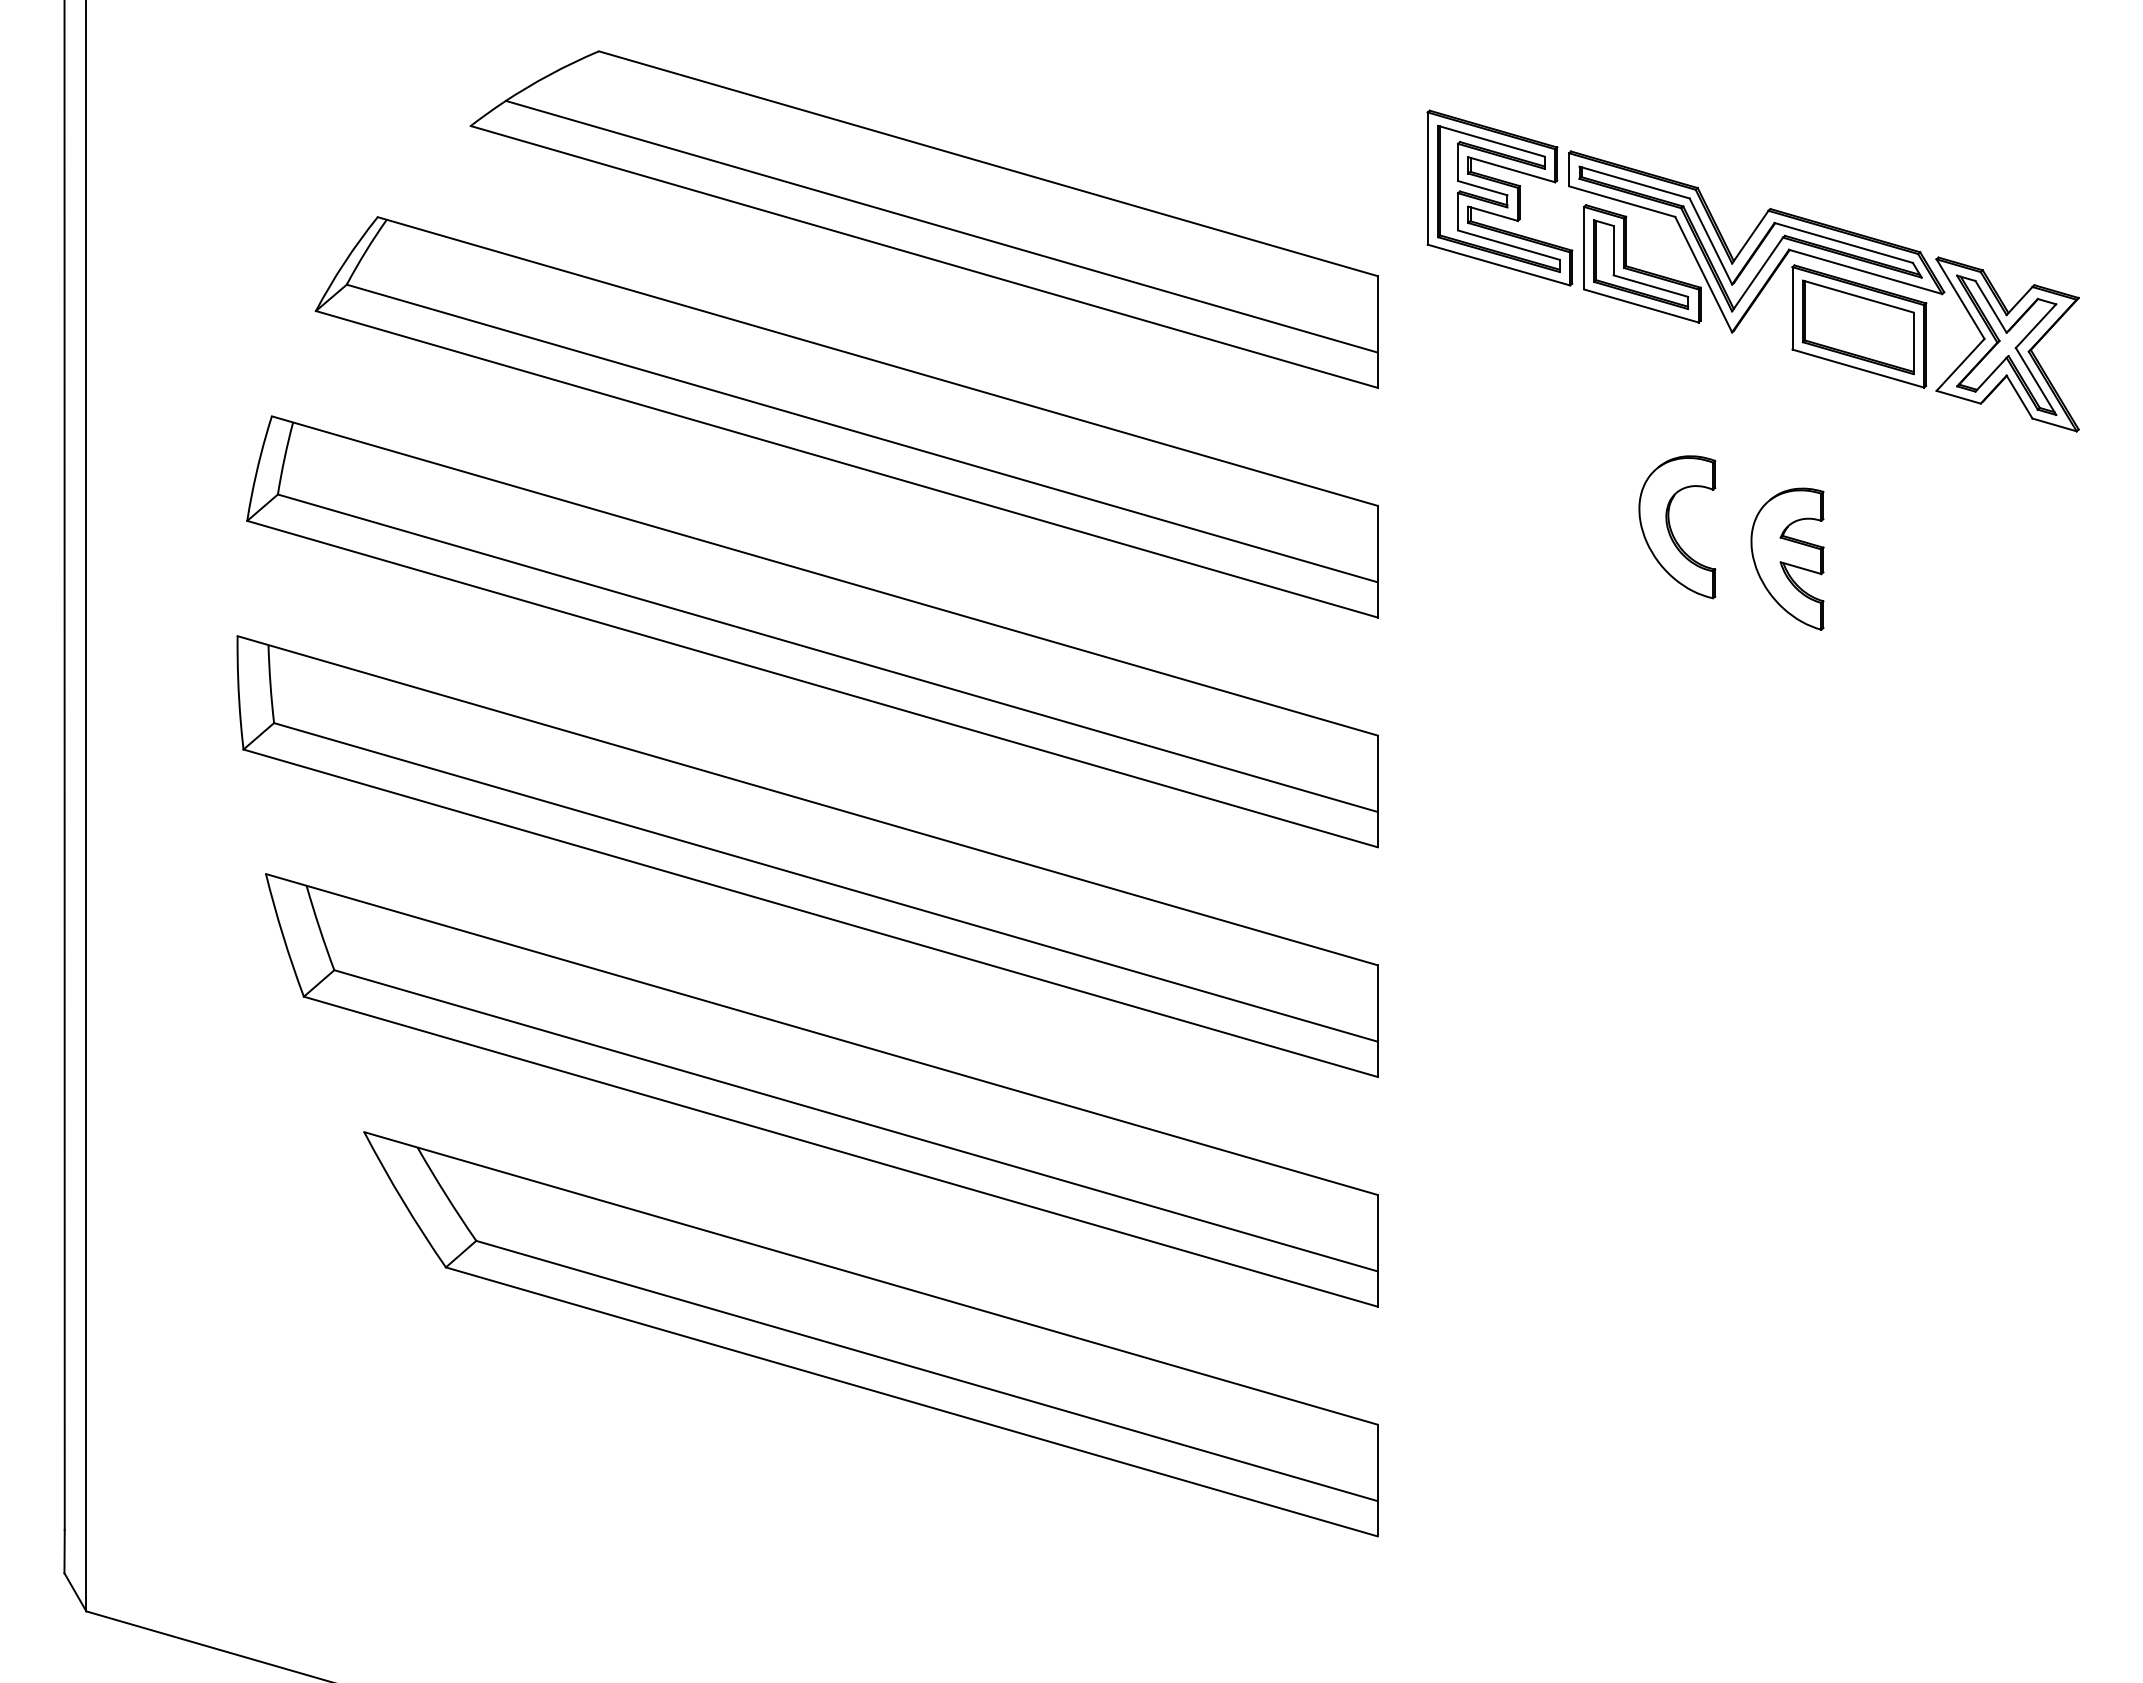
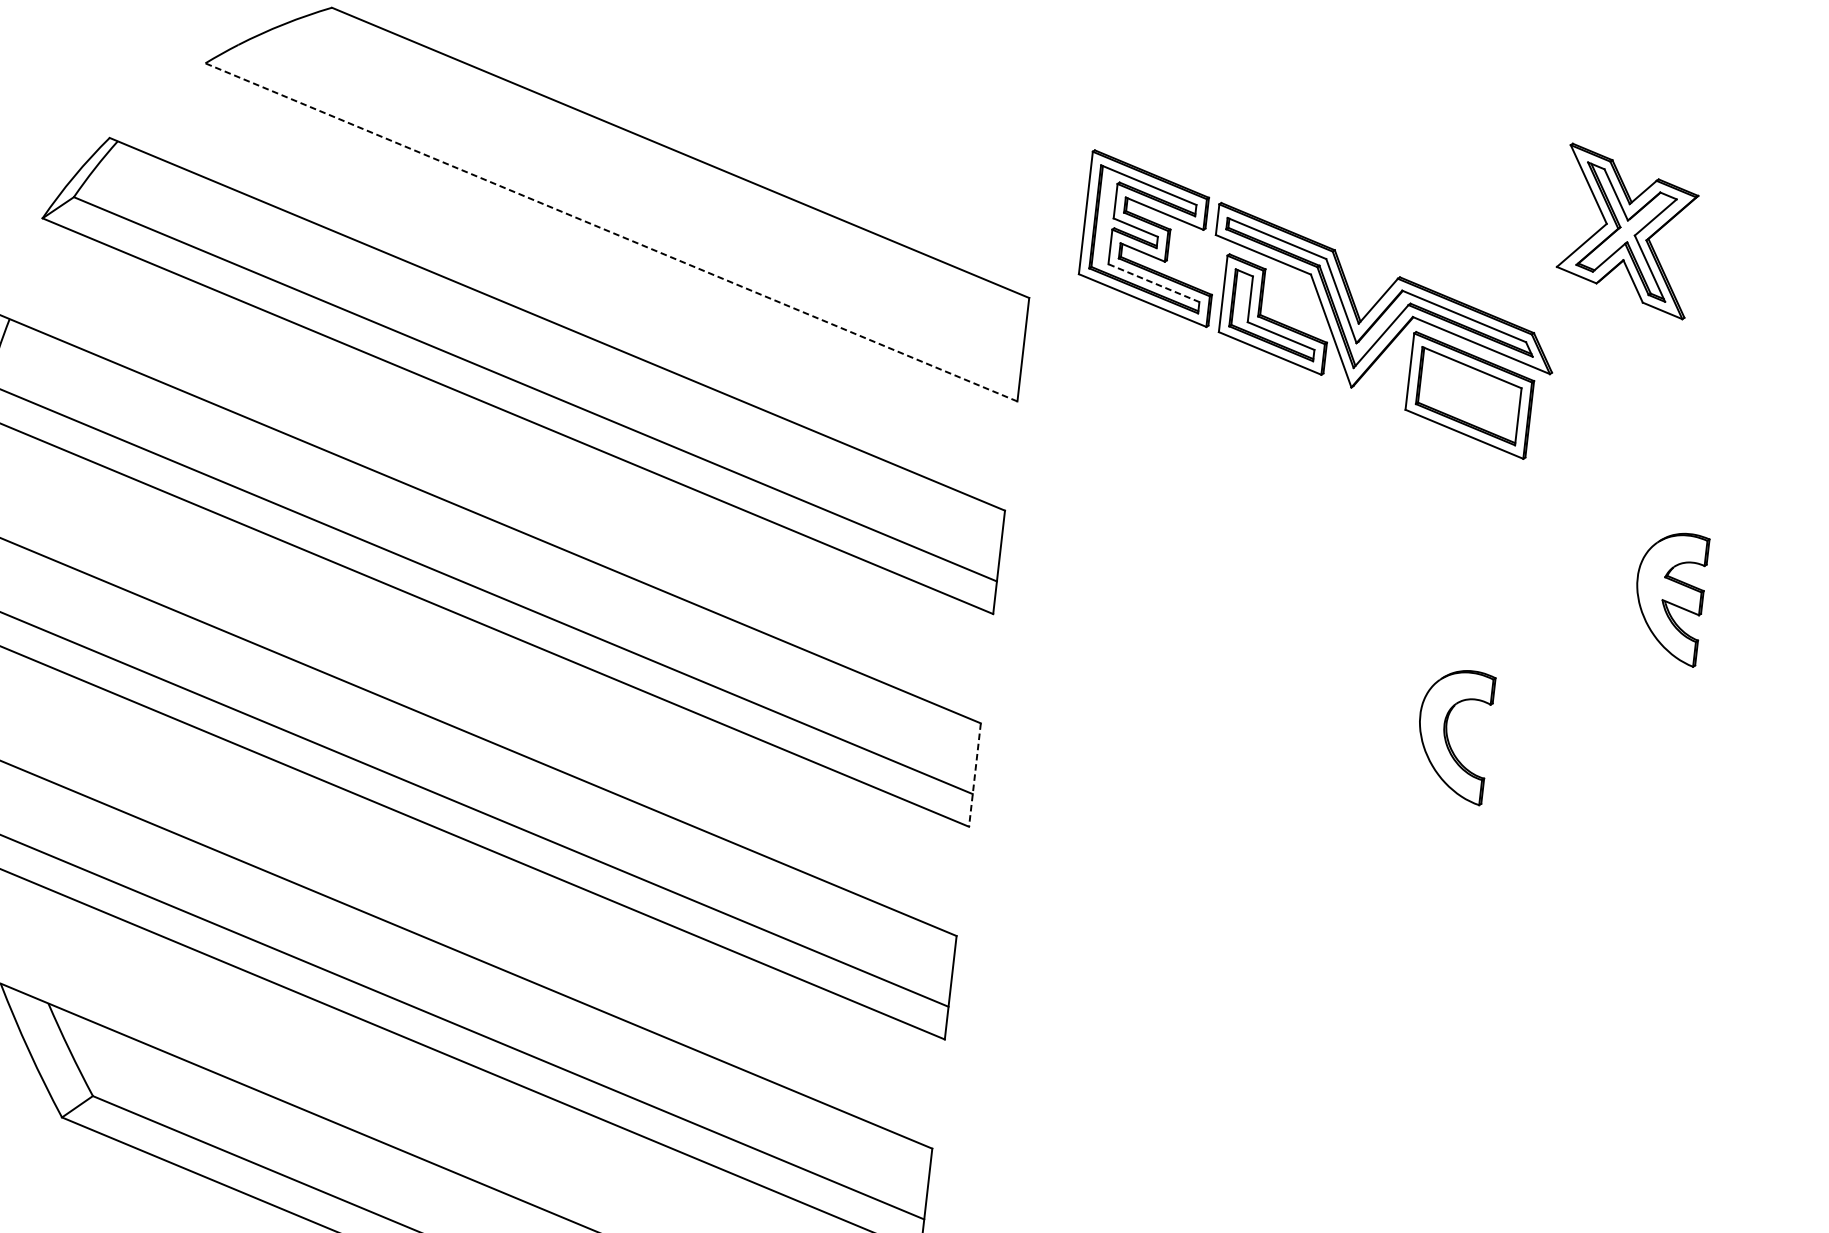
line: (941, 226) -> (630, 206), removed
line: (1508, 245) -> (1153, 283), solid -> dashed
line: (923, 256) -> (610, 231), solid -> dashed
part: (2007, 344) -> (1627, 231), moved
part: (1677, 527) -> (1453, 735), moved
part: (1787, 558) -> (1669, 597), moved
line: (1377, 791) -> (974, 775), solid -> dashed

